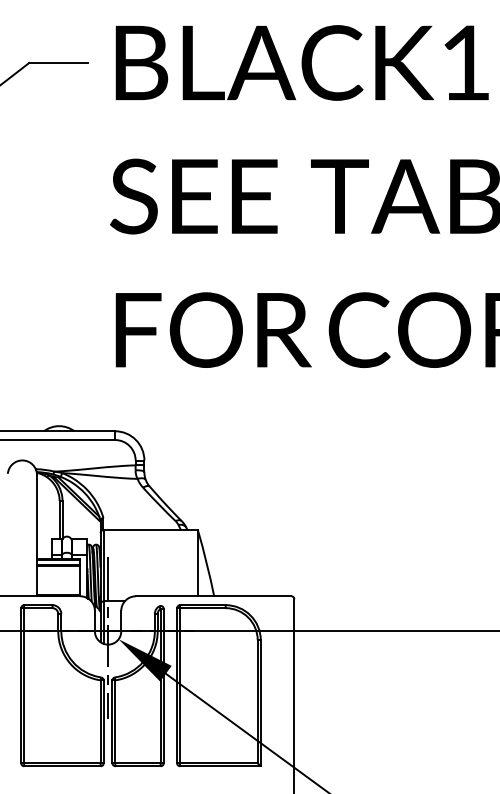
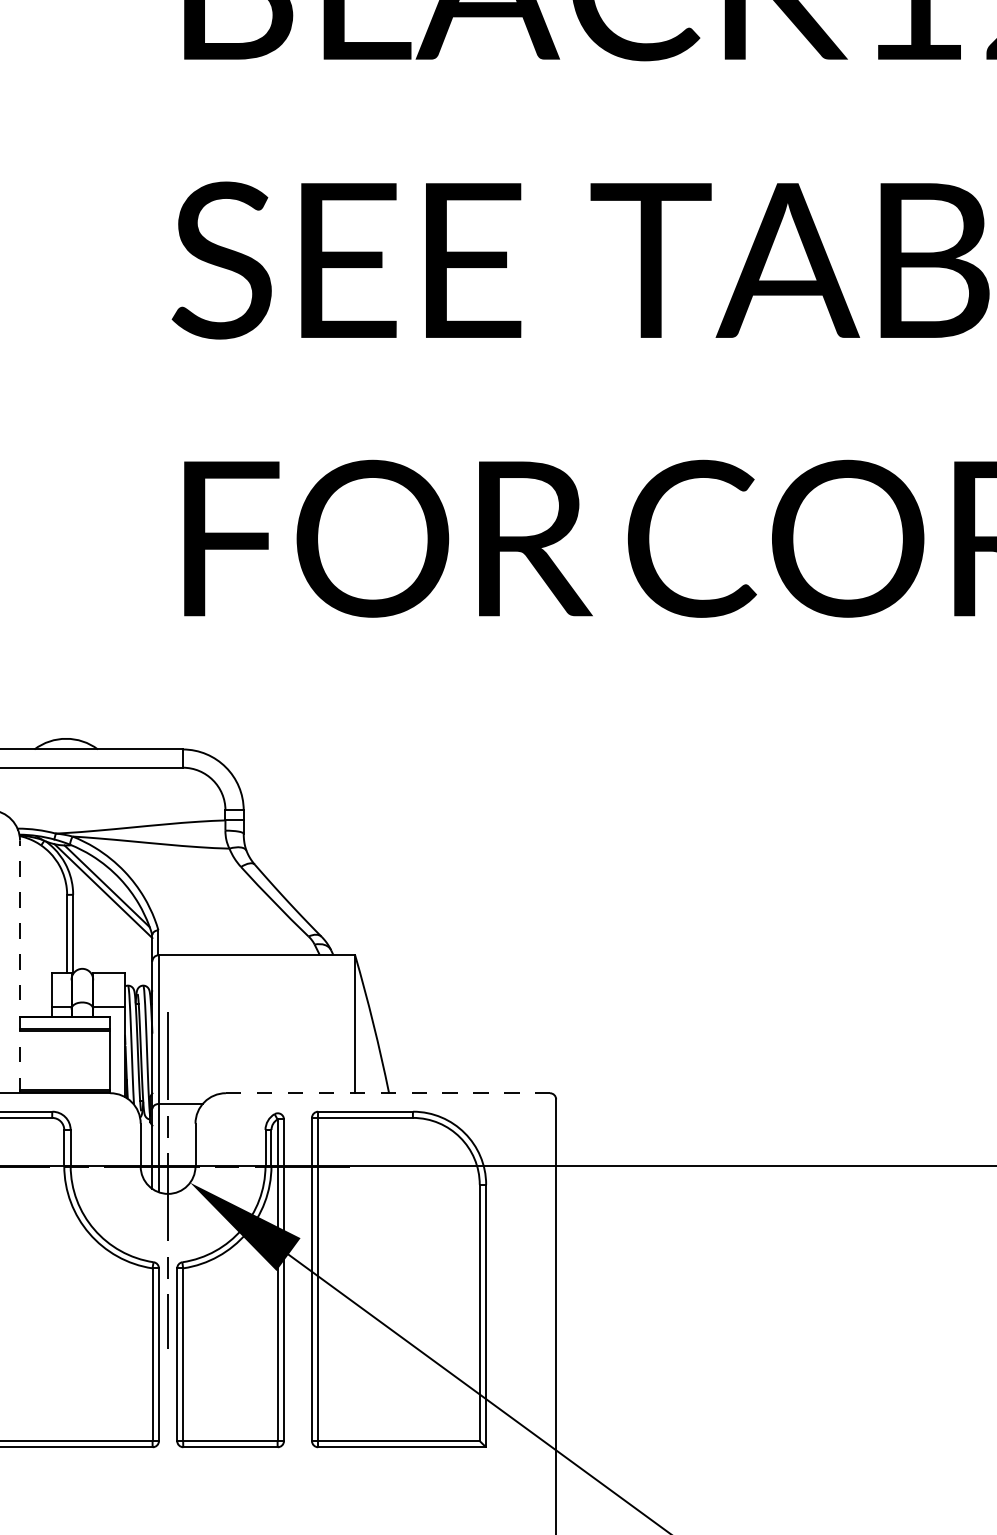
line: (37, 535) -> (21, 966), solid -> dashed
line: (213, 596) -> (387, 1093), solid -> dashed

